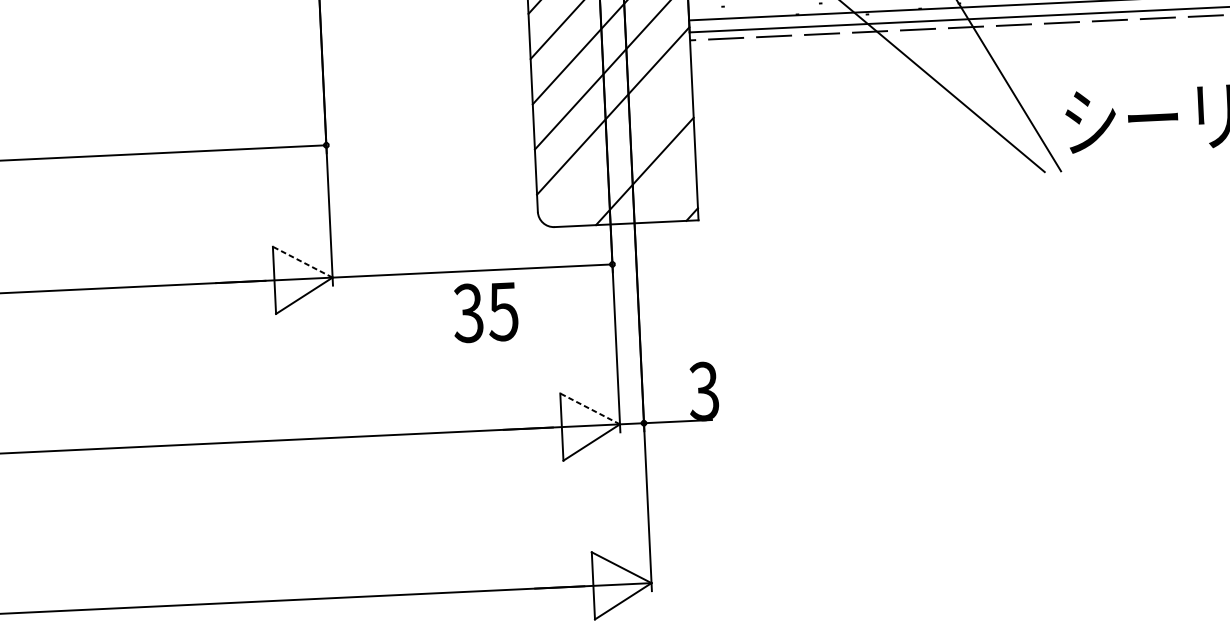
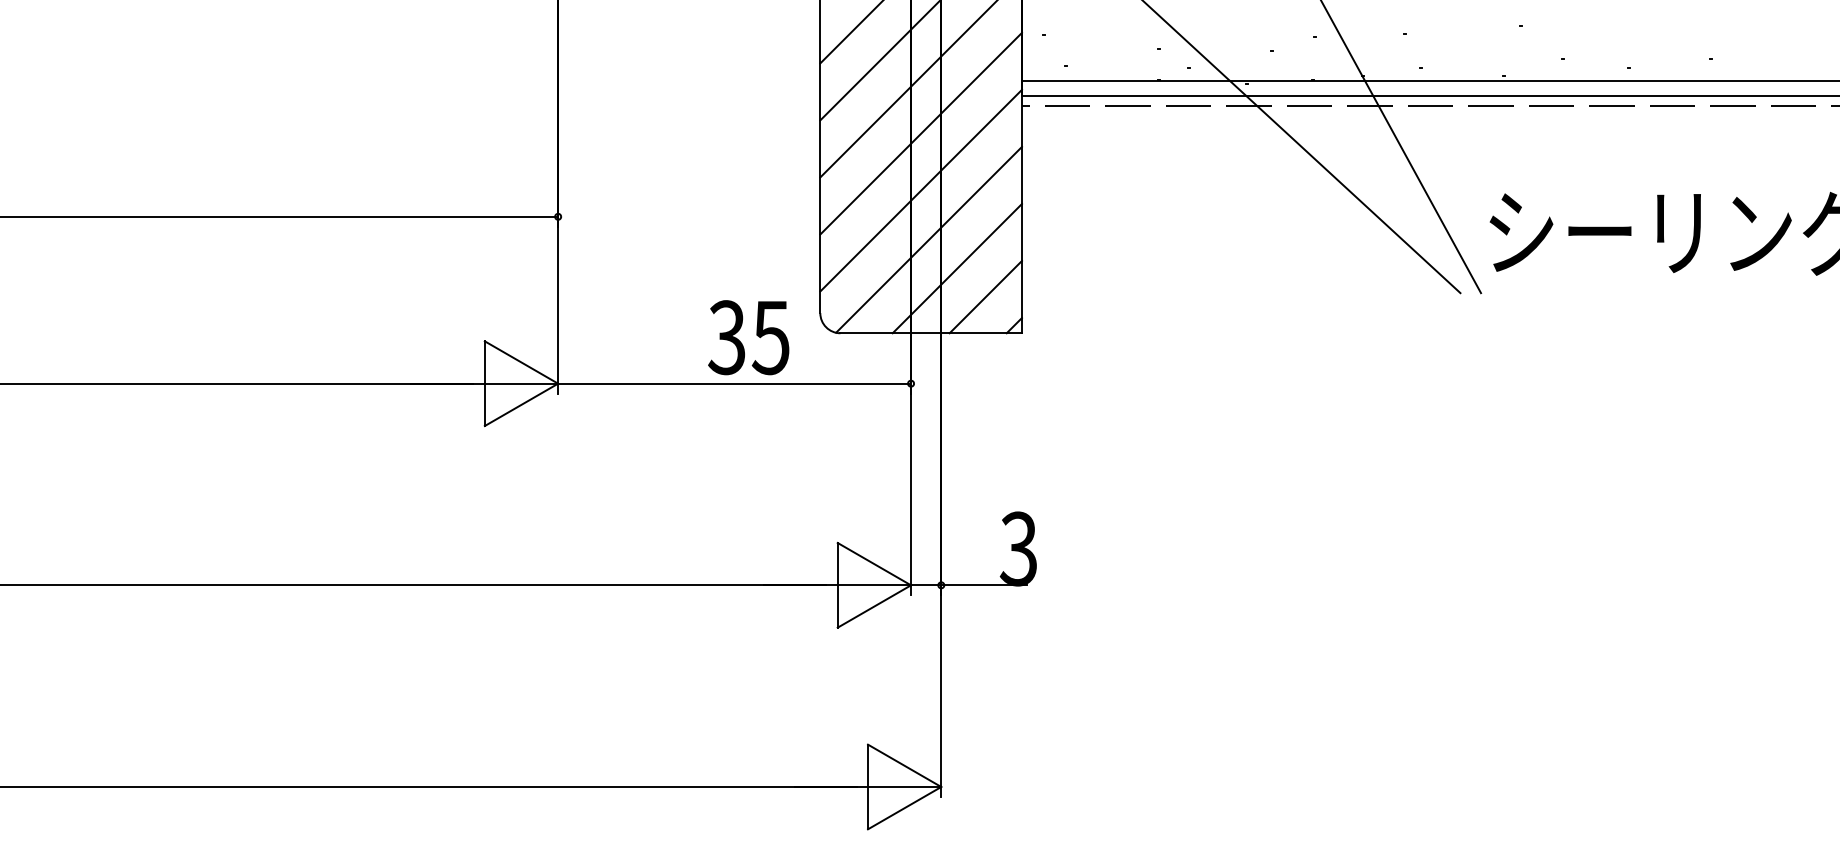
line: (620, 149) -> (928, 239), added
line: (668, 192) -> (985, 296), added
line: (302, 262) -> (521, 362), dashed -> solid
text: (485, 312) -> (748, 337), moved
line: (589, 408) -> (873, 563), dashed -> solid

